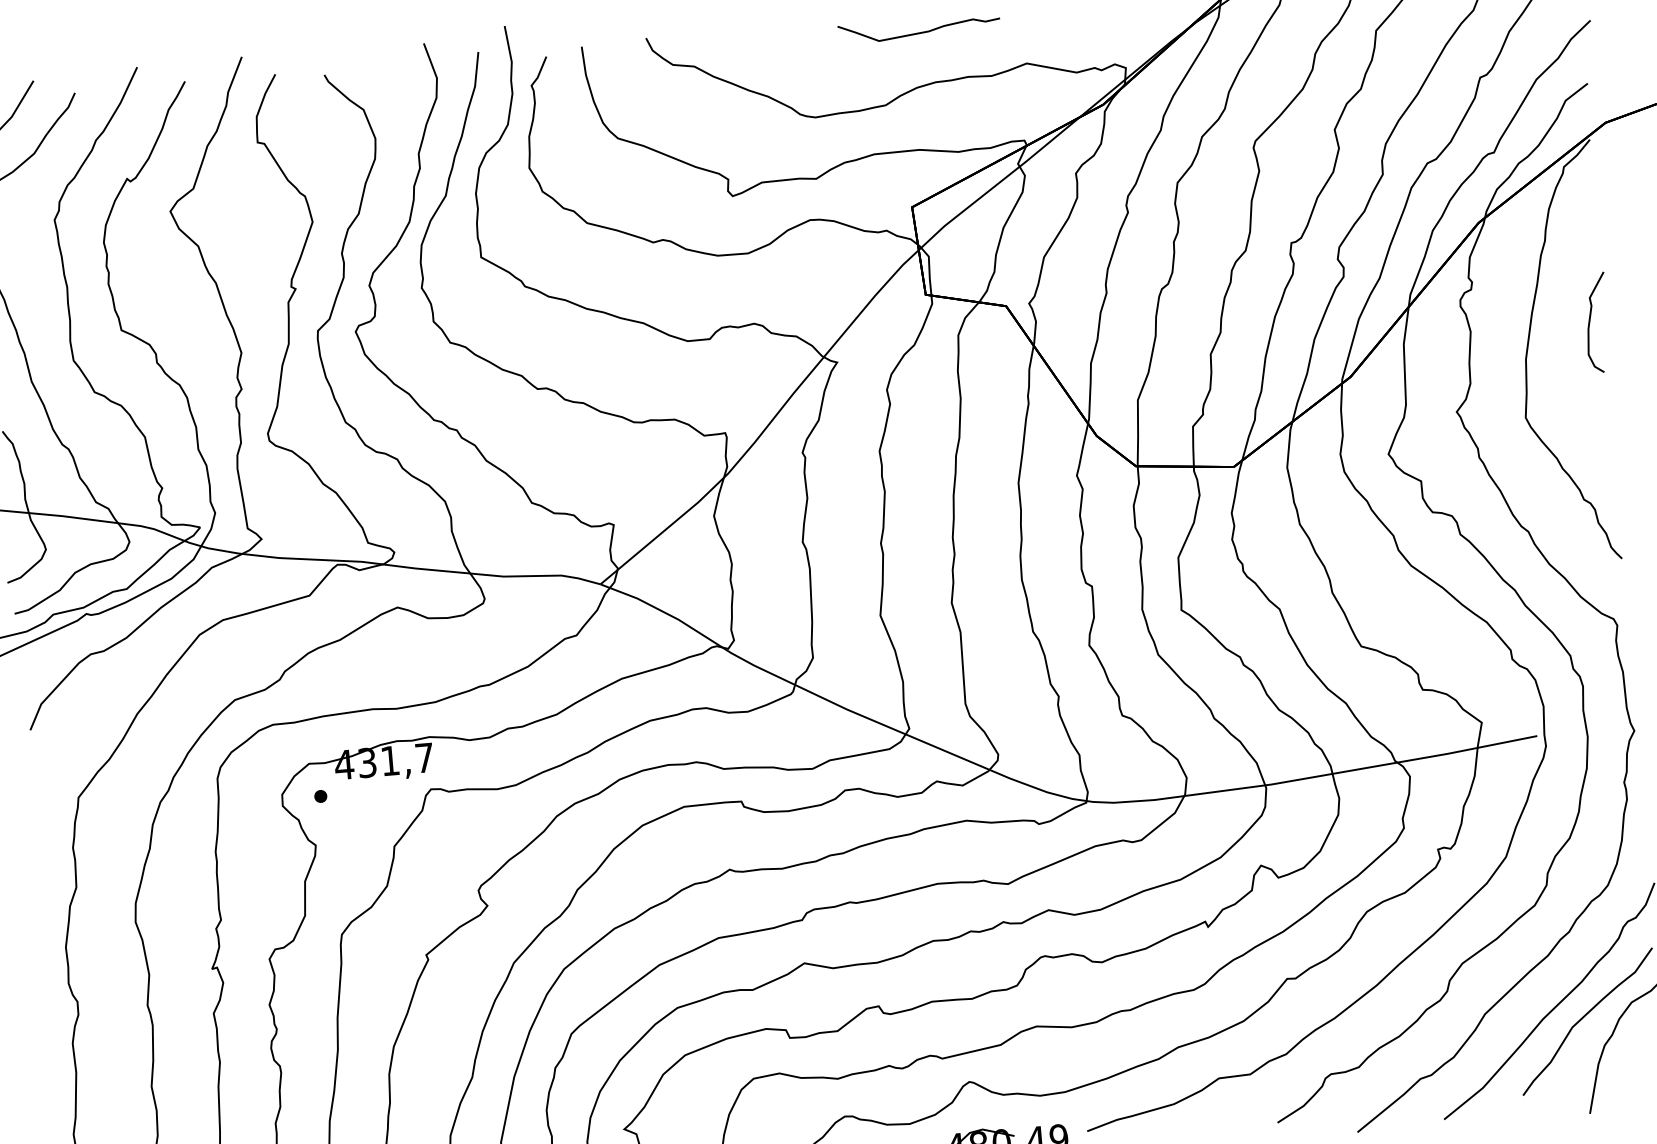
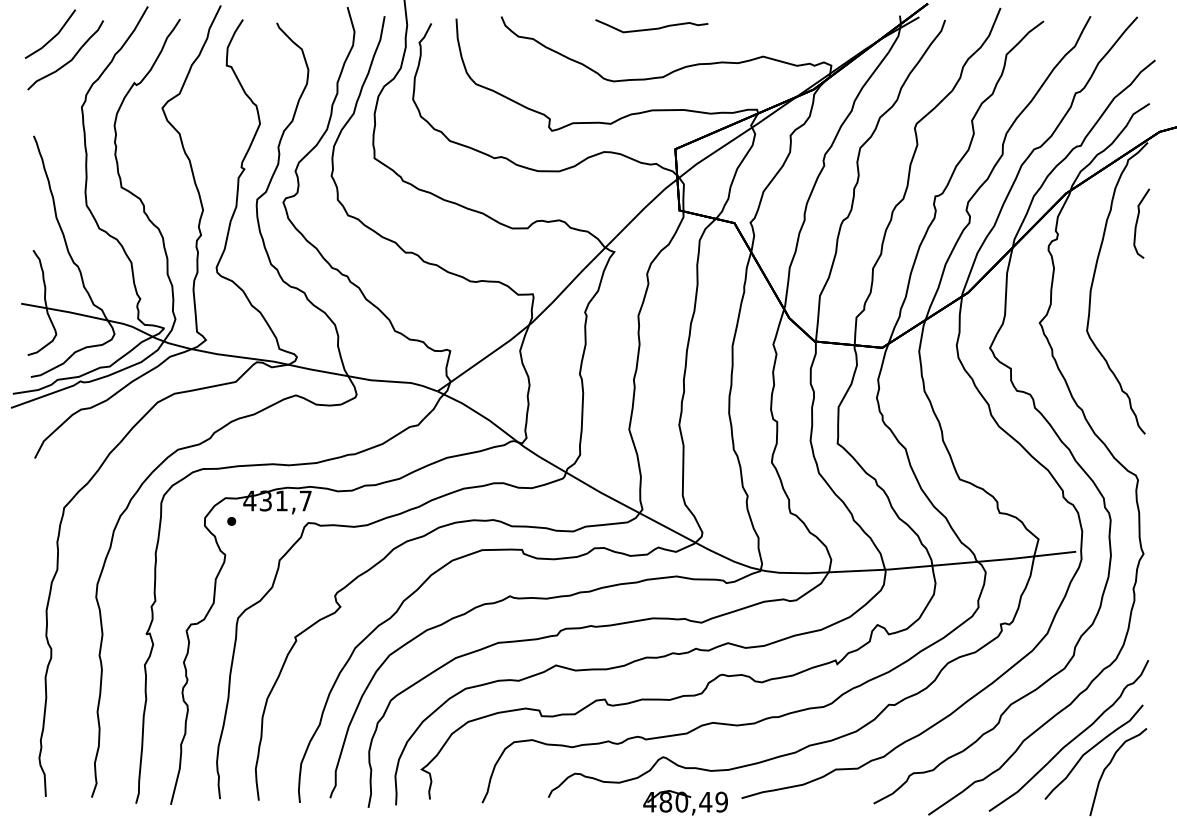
curve: (919, 32) -> (651, 28), moved
curve: (1590, 323) -> (1137, 223), moved

